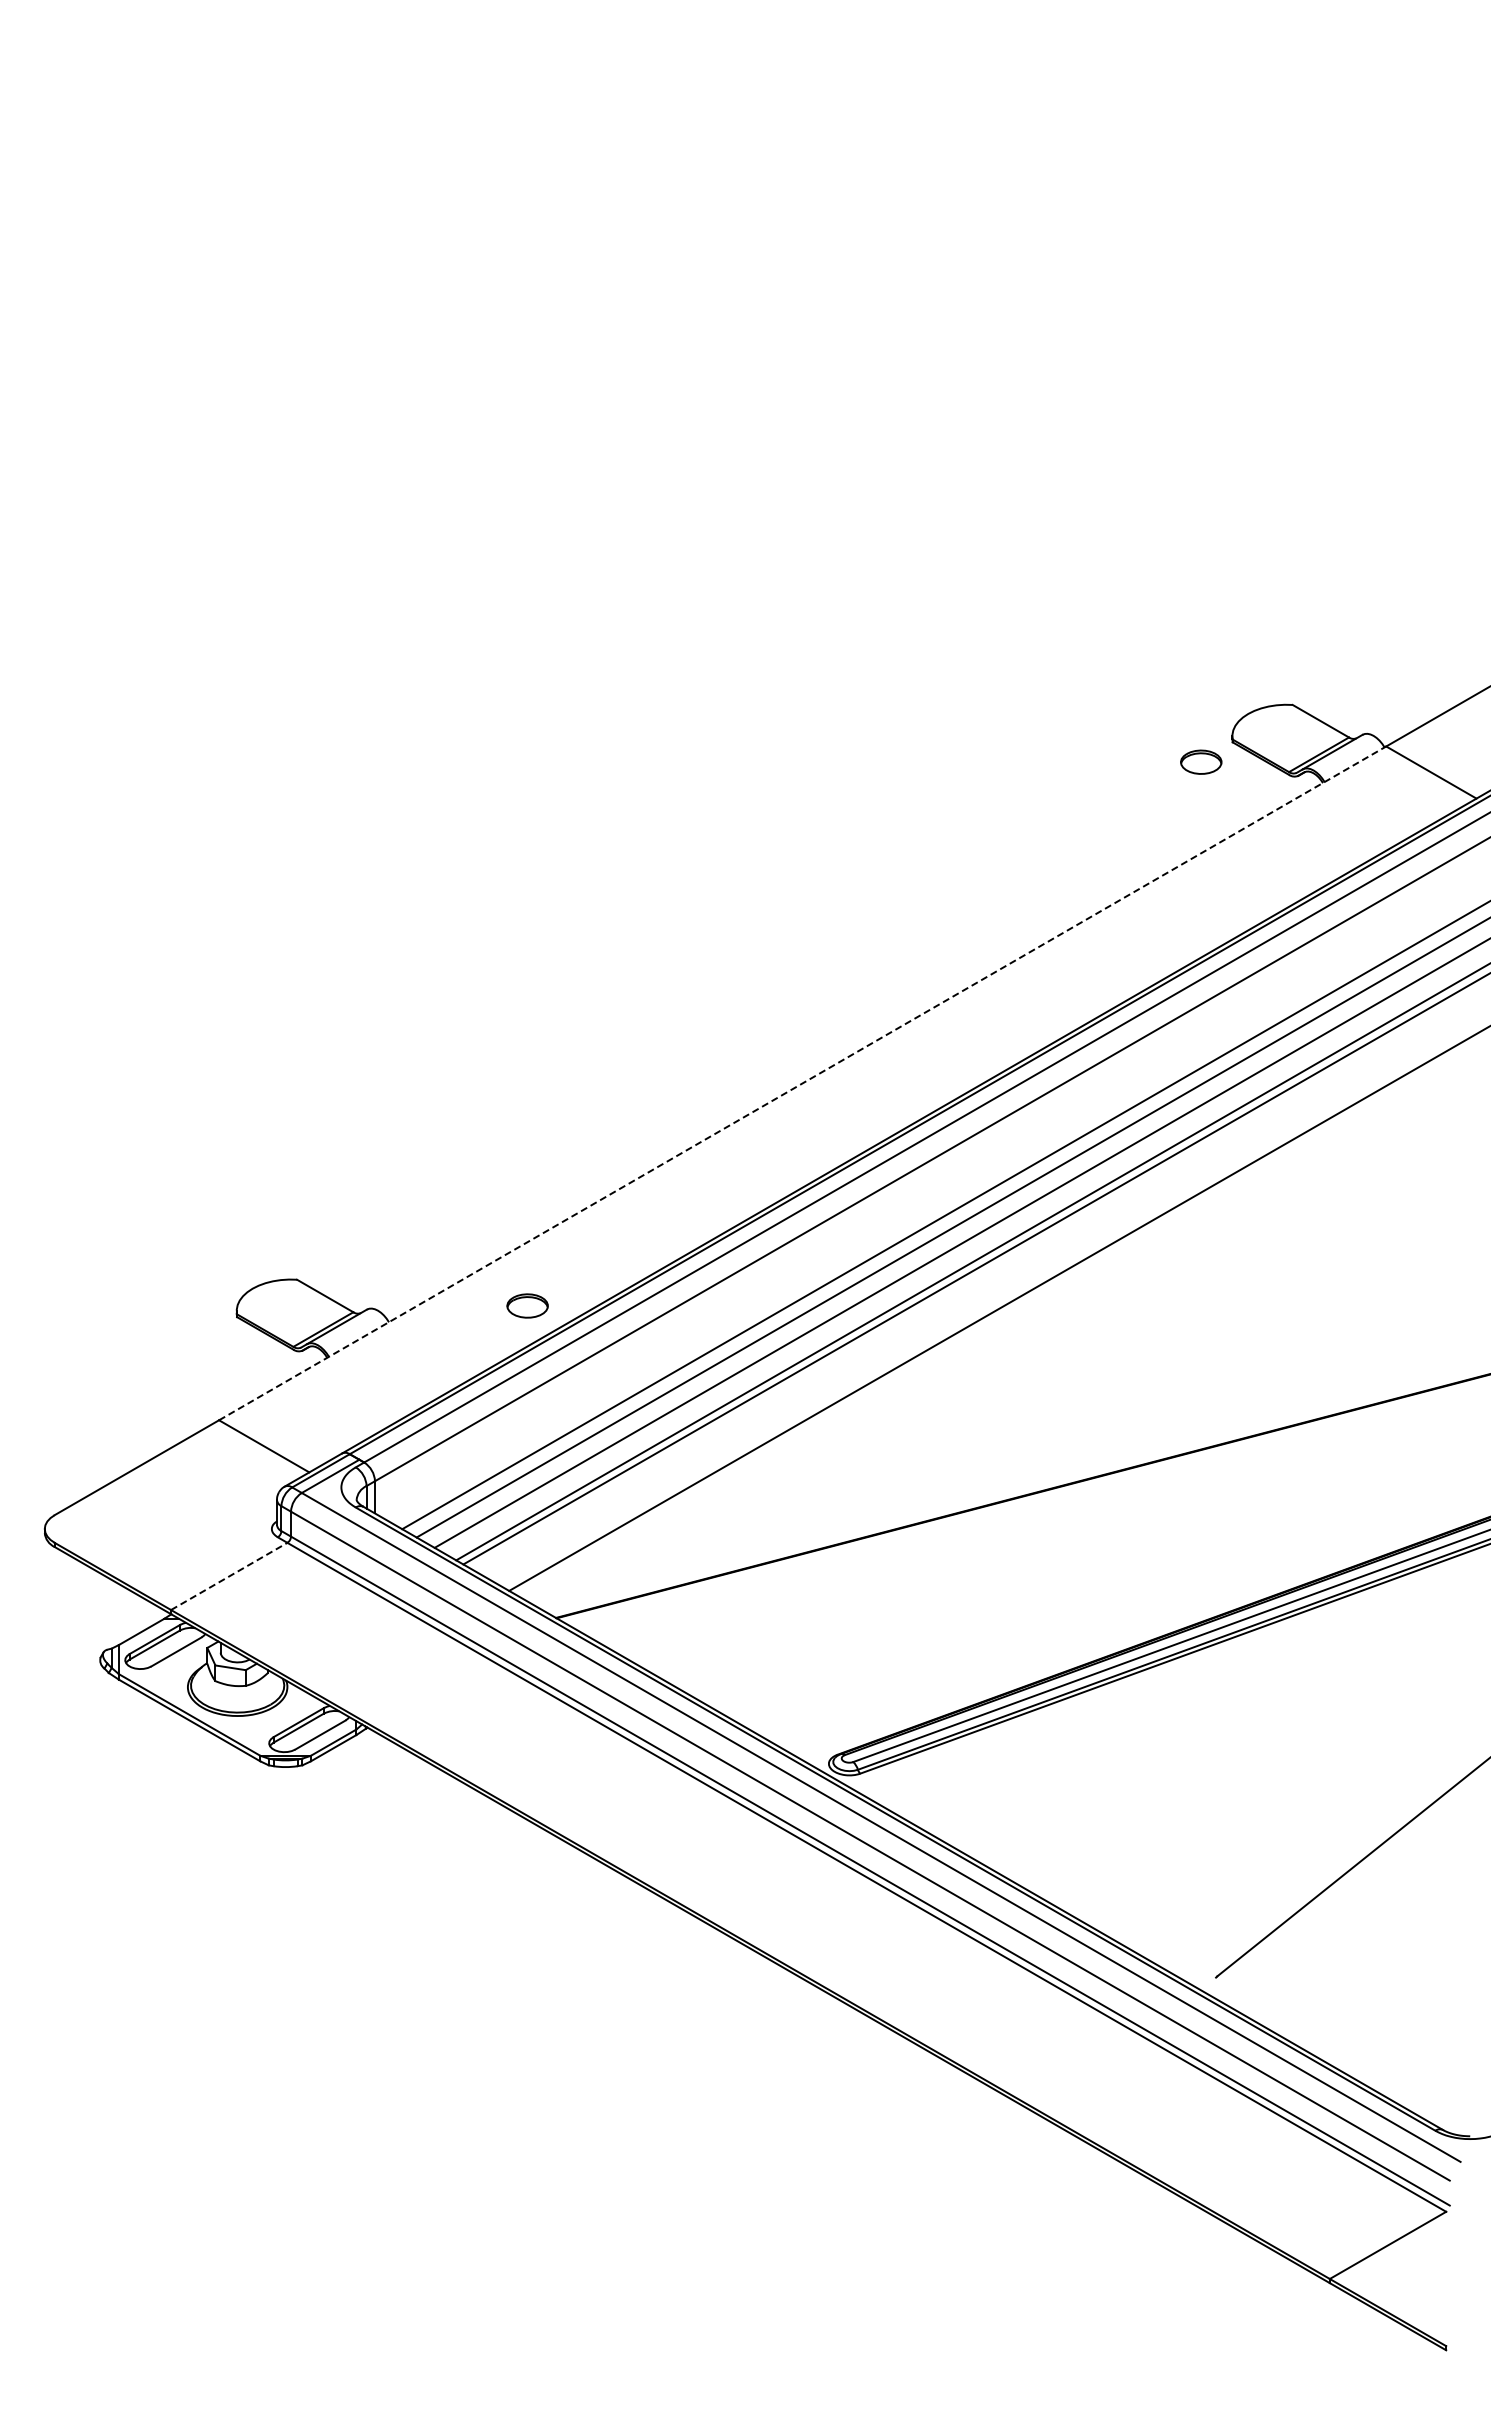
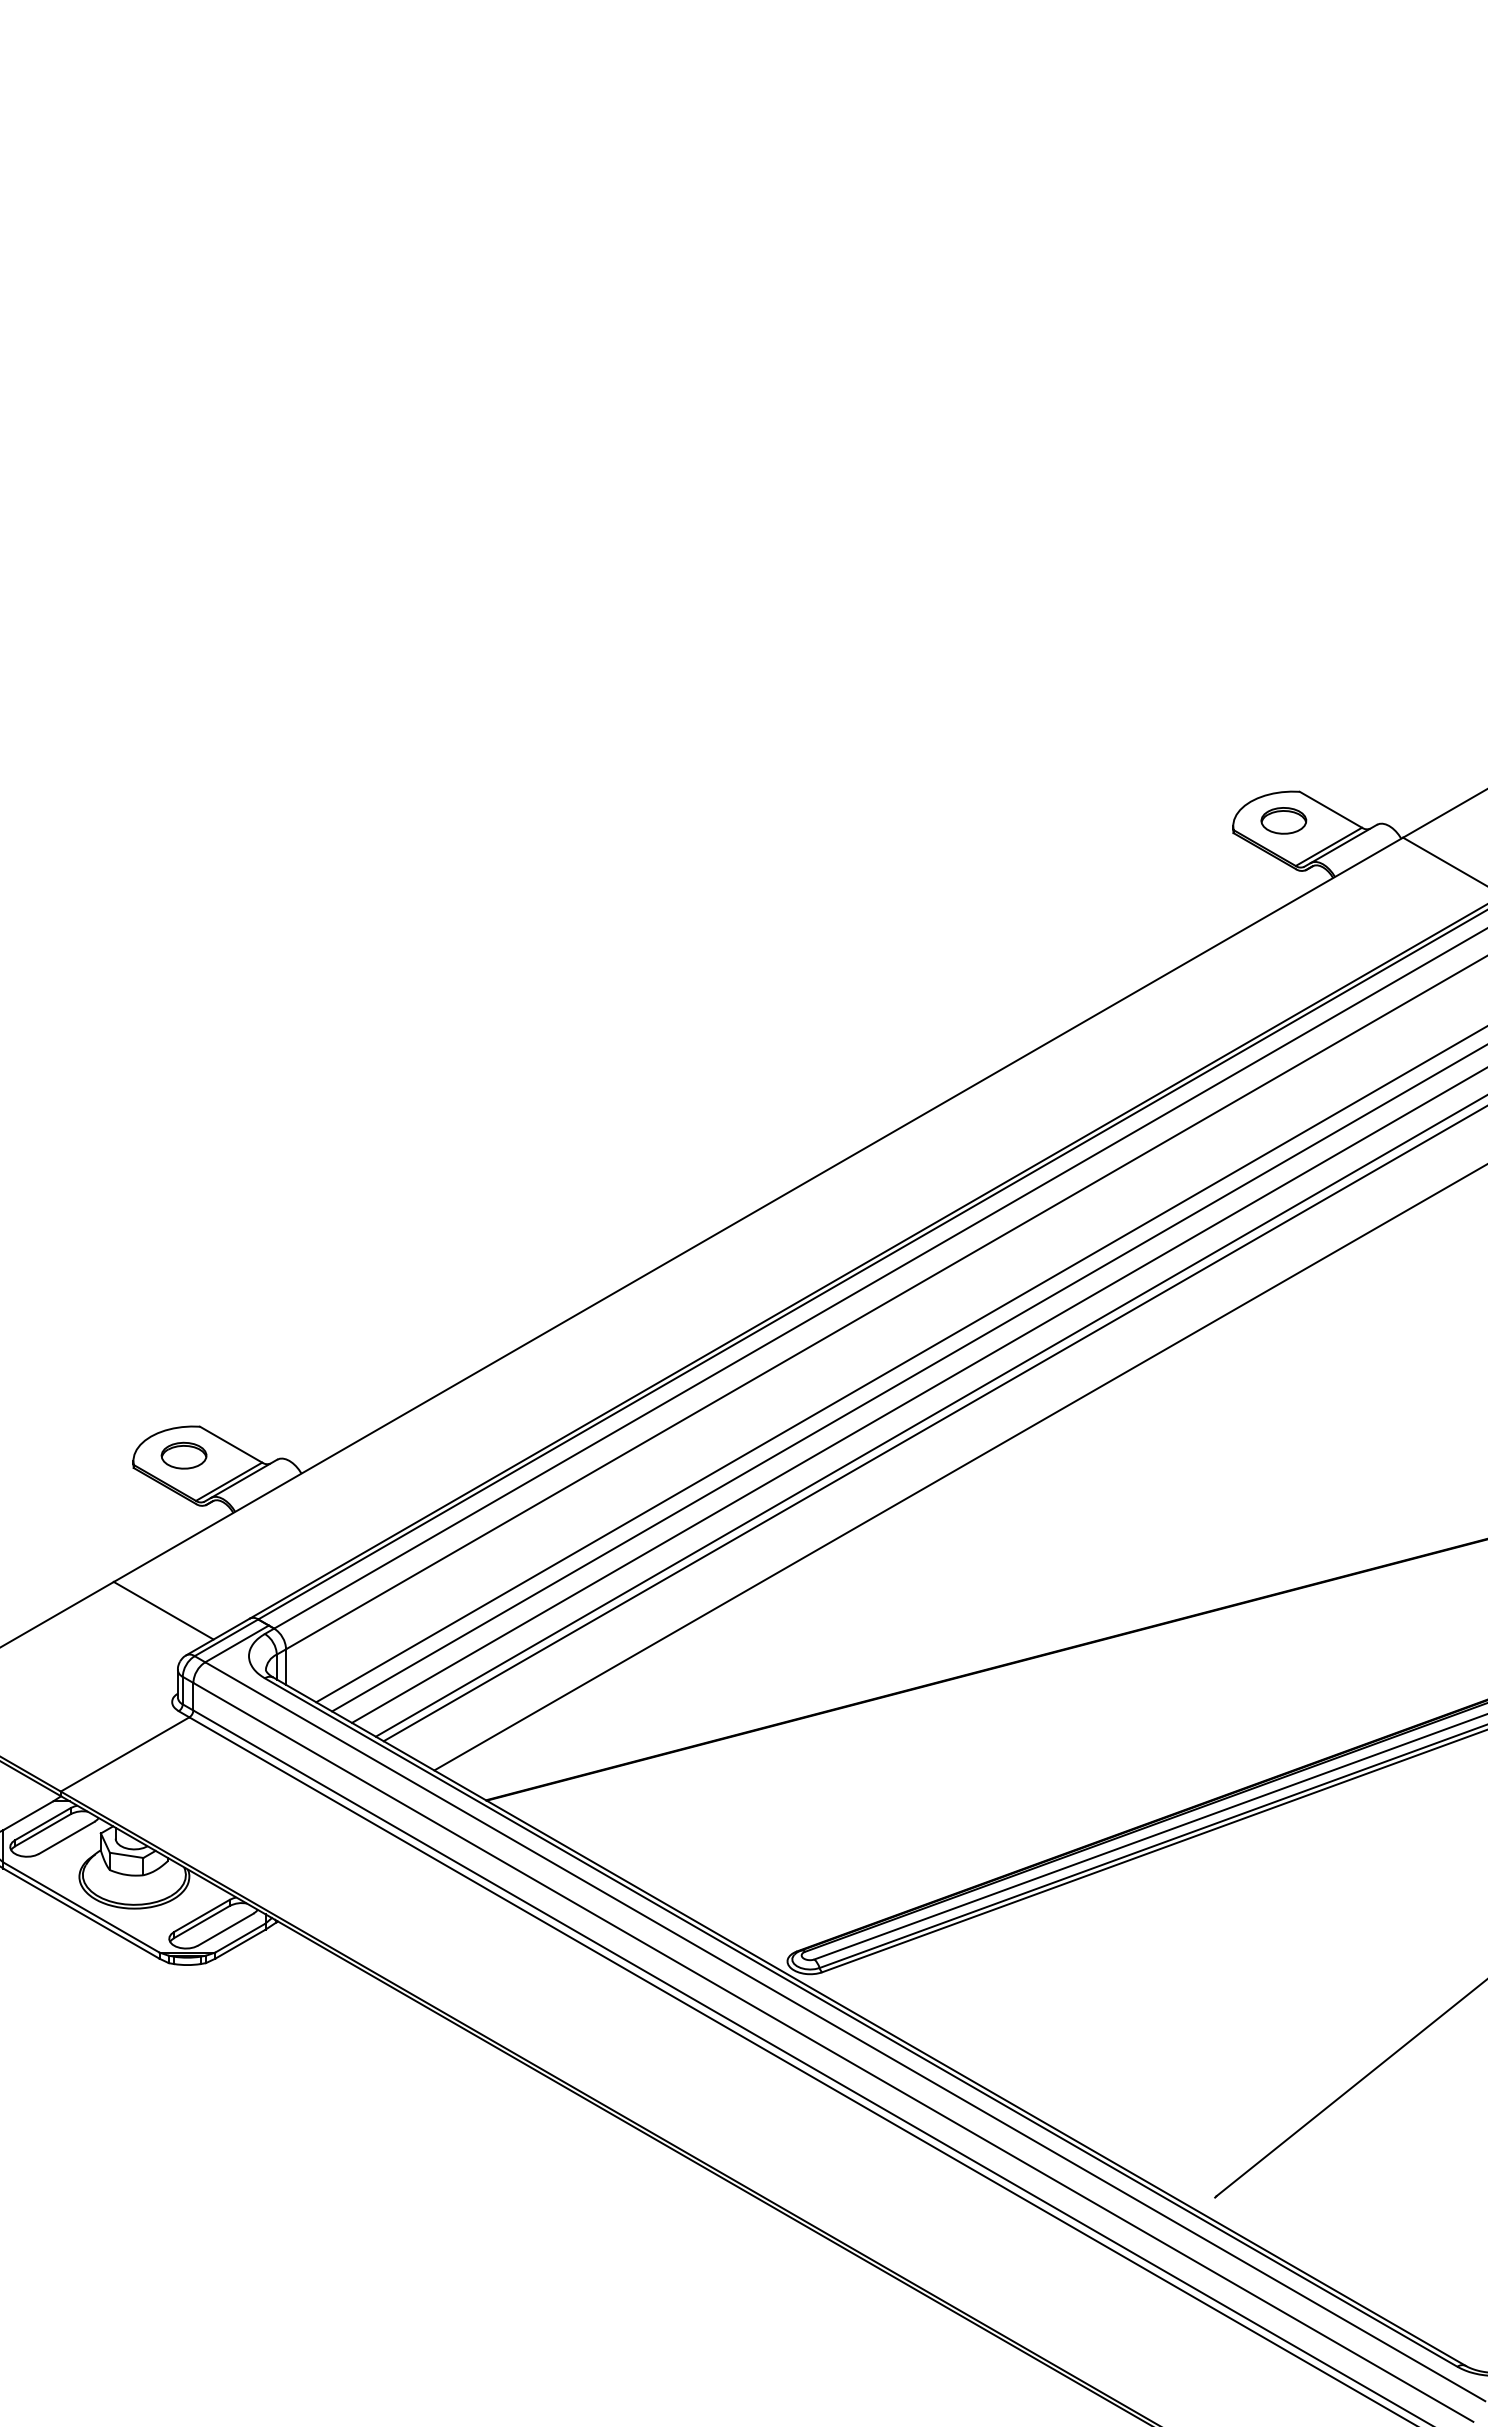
part: (1201, 761) -> (1284, 820), moved
line: (802, 1083) -> (758, 1209), dashed -> solid
part: (527, 1305) -> (183, 1455), moved
line: (229, 1576) -> (125, 1754), dashed -> solid

